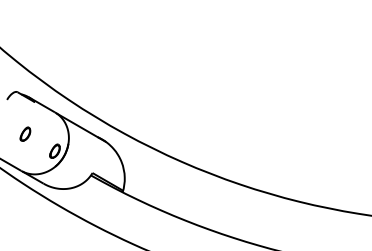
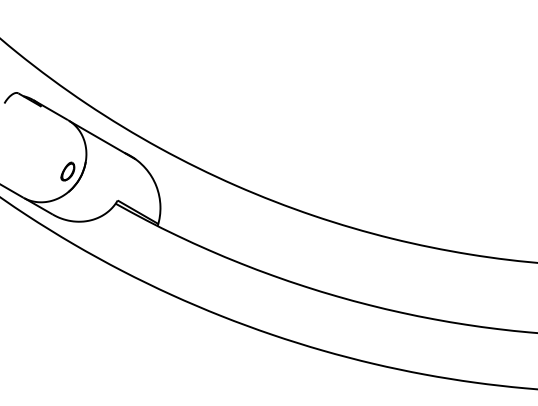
part: (25, 133) -> (28, 148), removed

